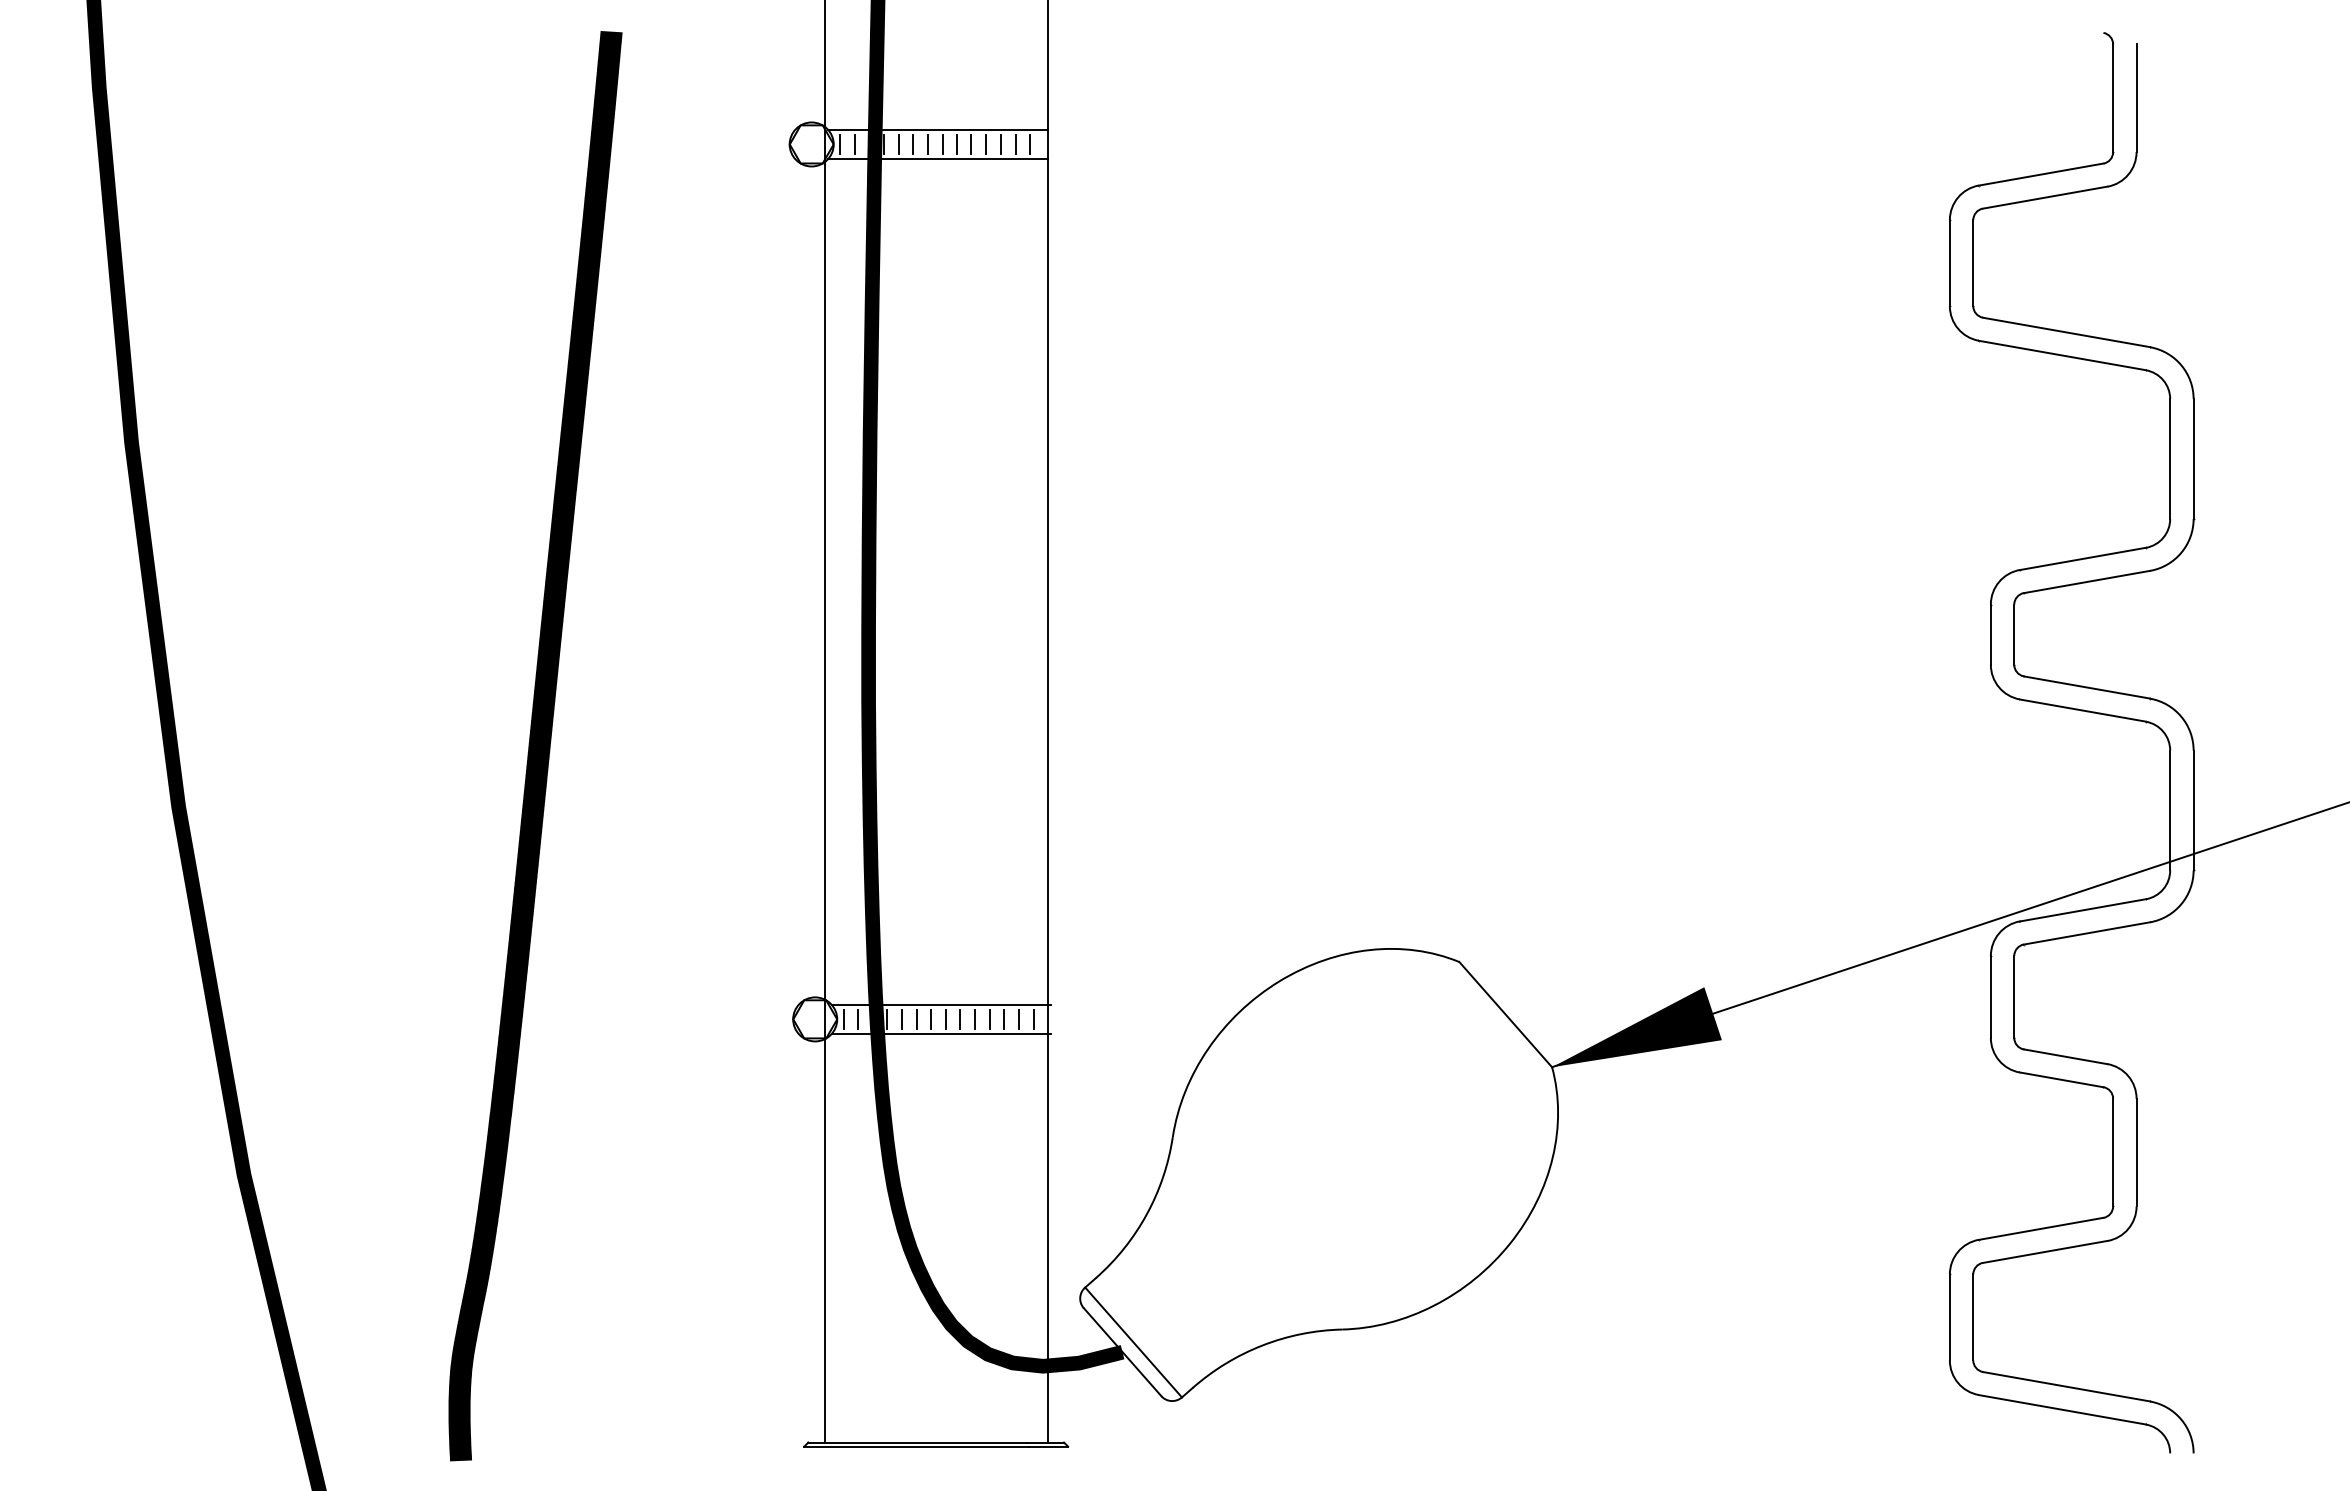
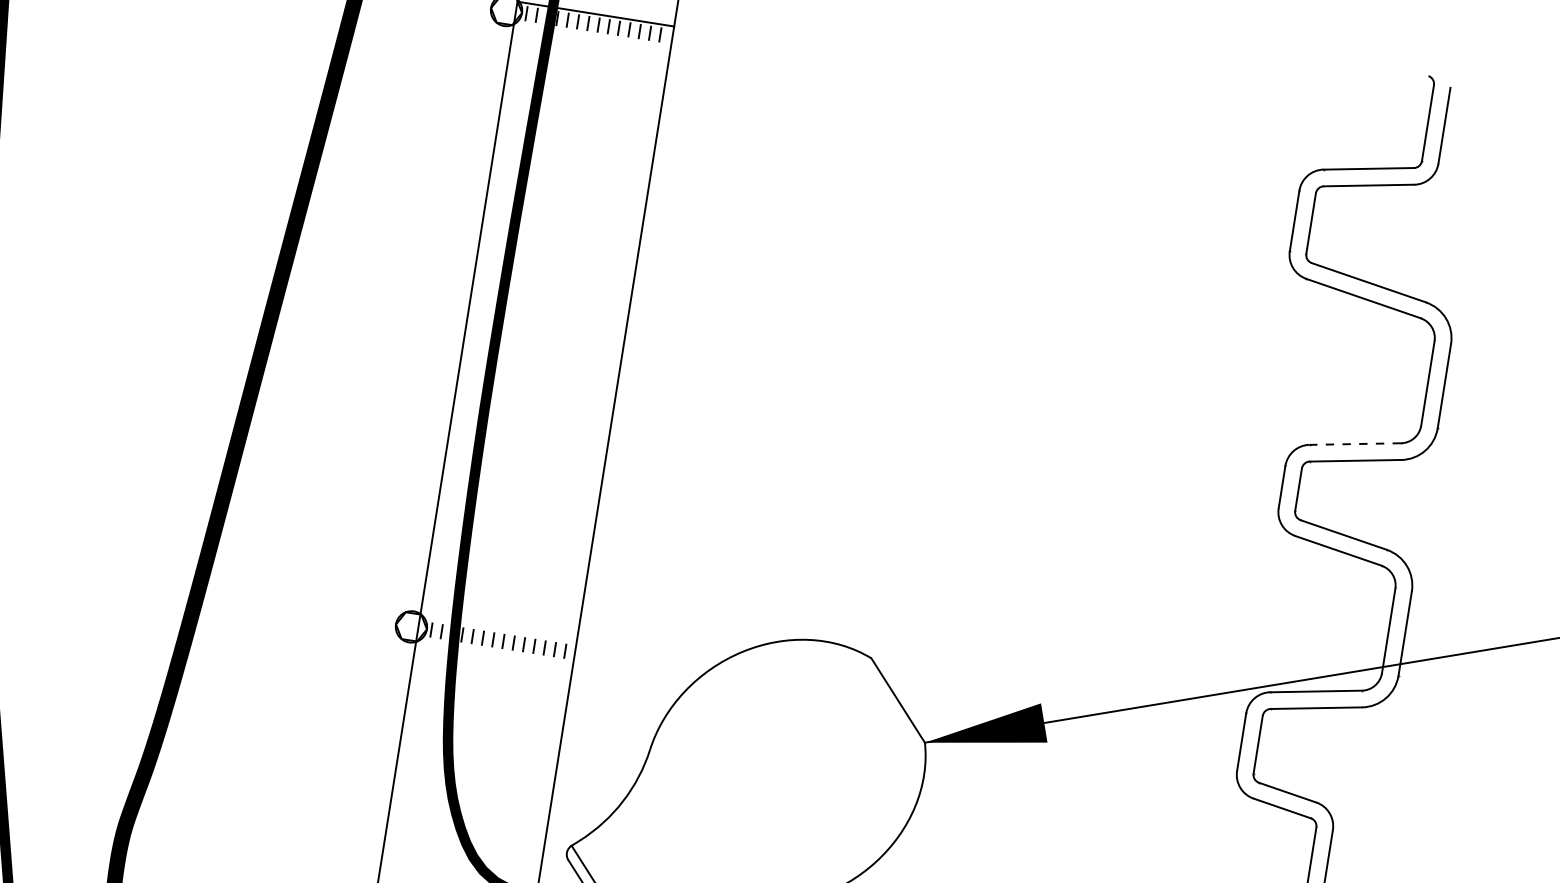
line: (937, 159) -> (593, 35), removed
line: (2082, 558) -> (1355, 443), solid -> dashed
line: (941, 1004) -> (502, 630), removed
line: (941, 1034) -> (498, 651), removed

